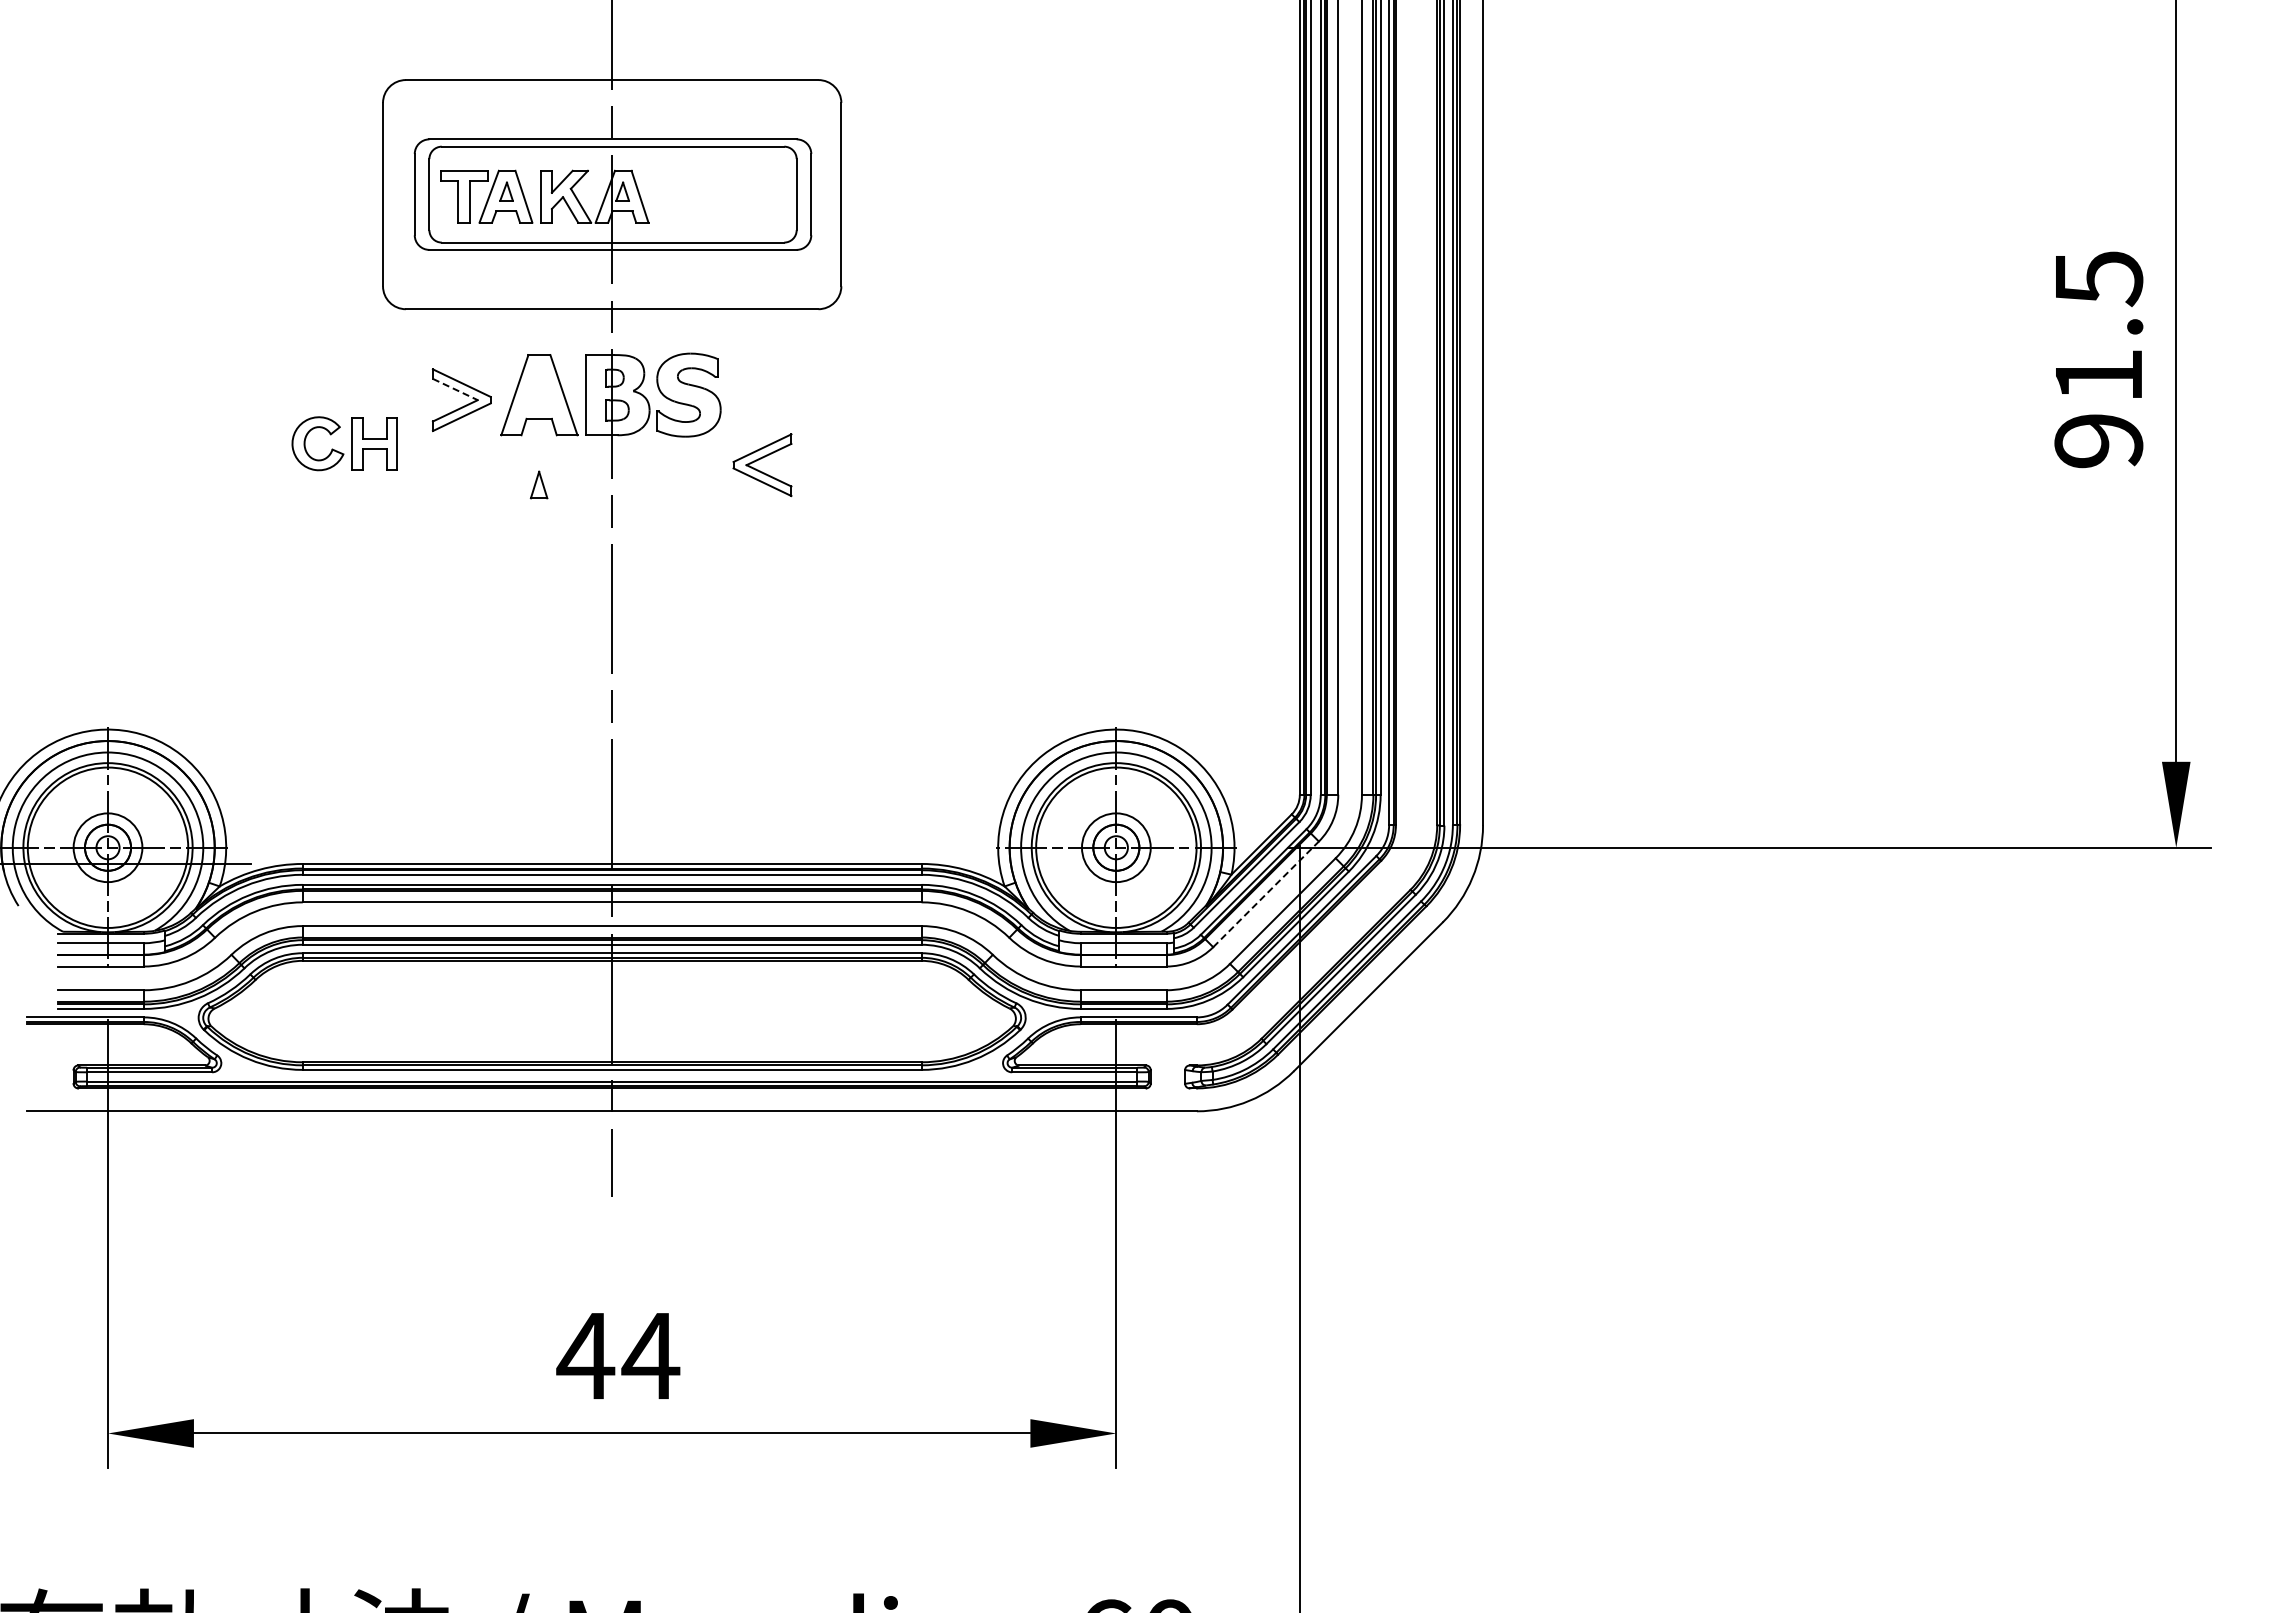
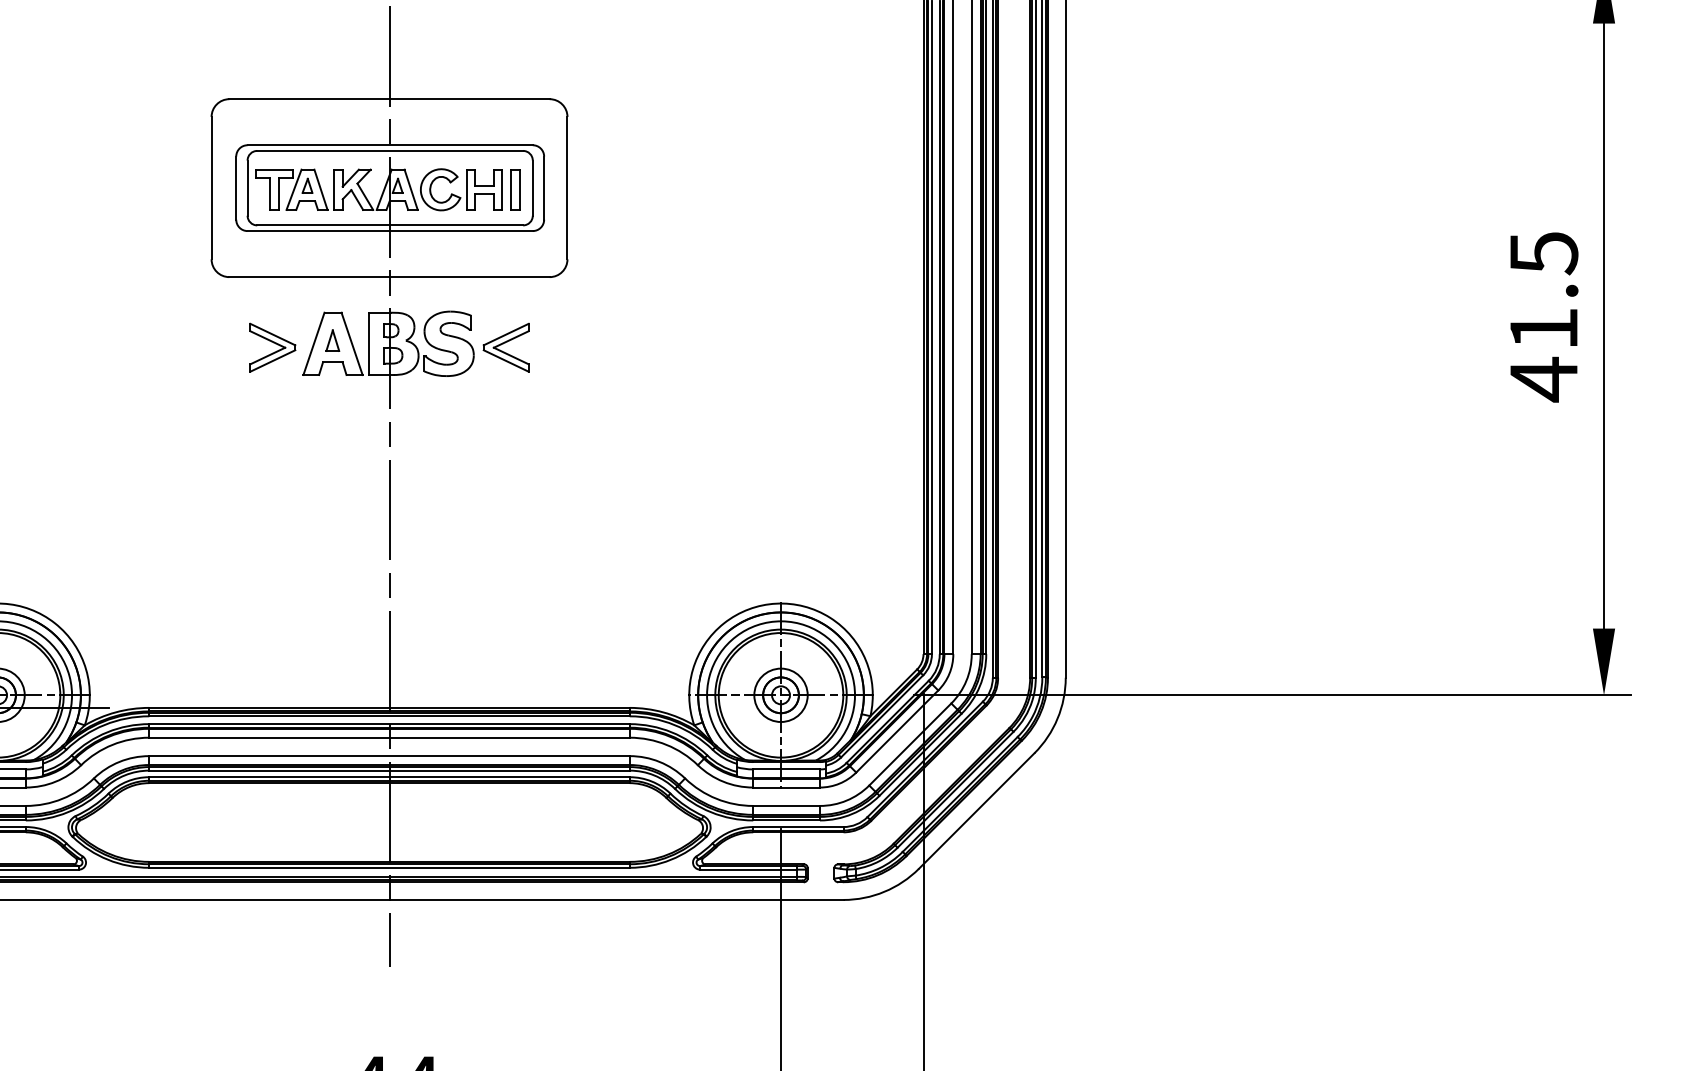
part: (774, 196) -> (515, 189), added
line: (455, 389) -> (267, 339), dashed -> solid
text: (2098, 440) -> (1543, 379), 91.5 -> 41.5
part: (351, 443) -> (466, 189), moved
part: (762, 465) -> (506, 348), moved
part: (538, 484) -> (332, 340), moved
line: (1266, 894) -> (897, 731), dashed -> solid

